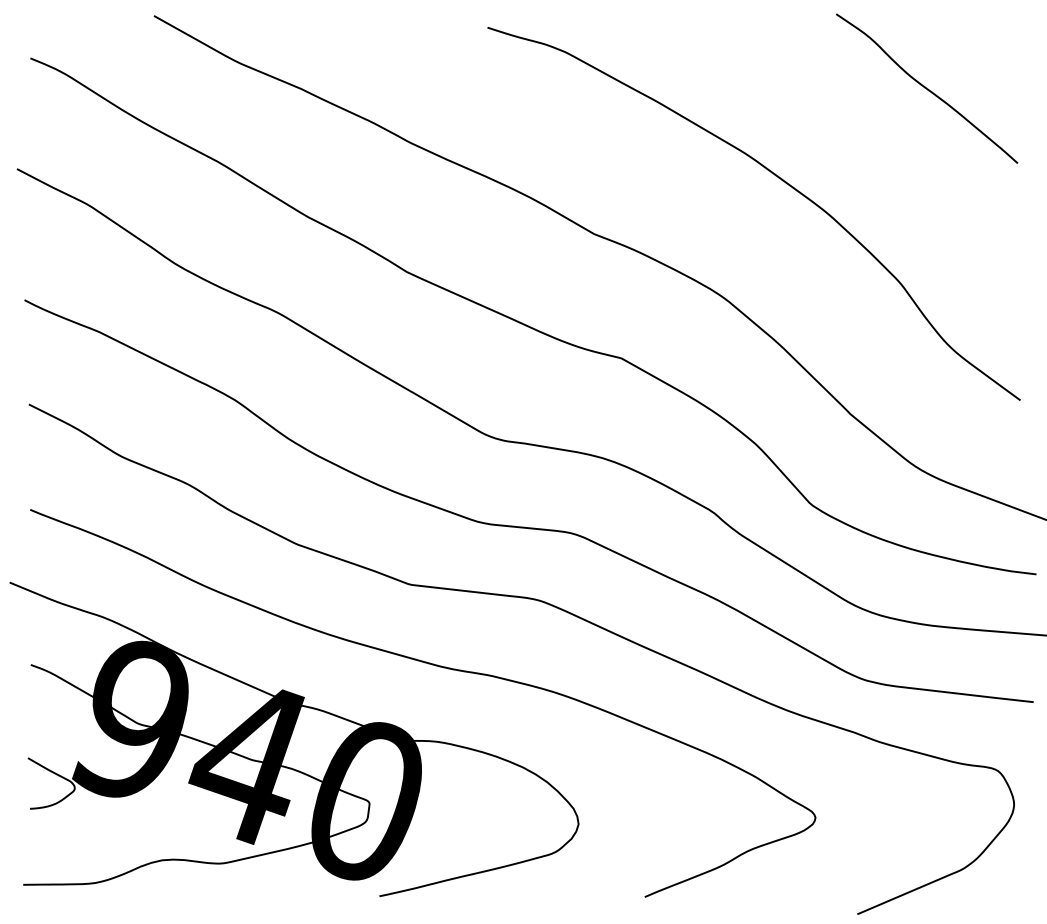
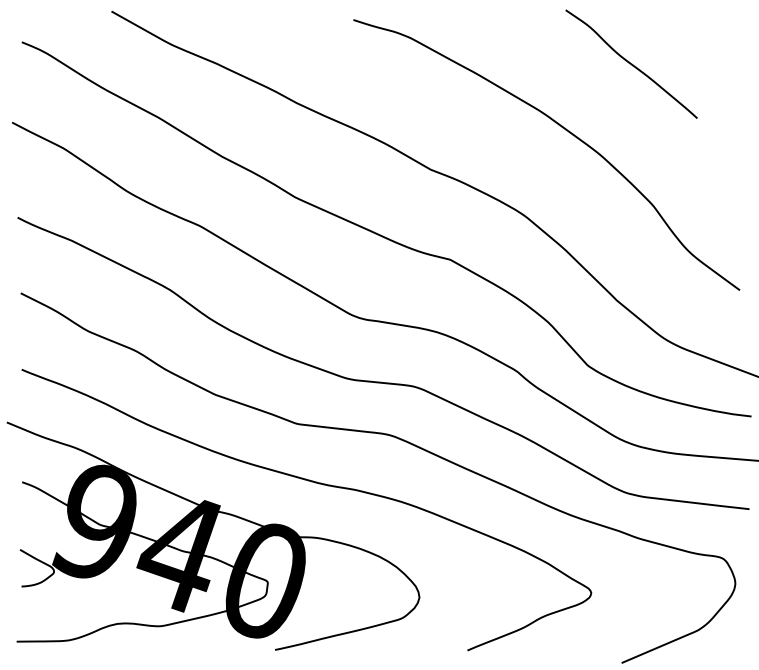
curve: (927, 88) -> (631, 64), moved

